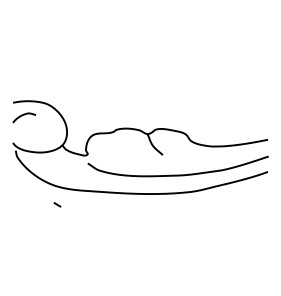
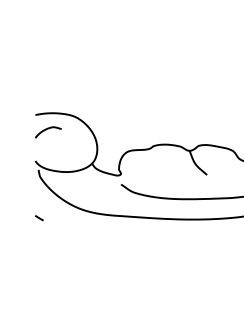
curve: (57, 204) -> (39, 217), moved

